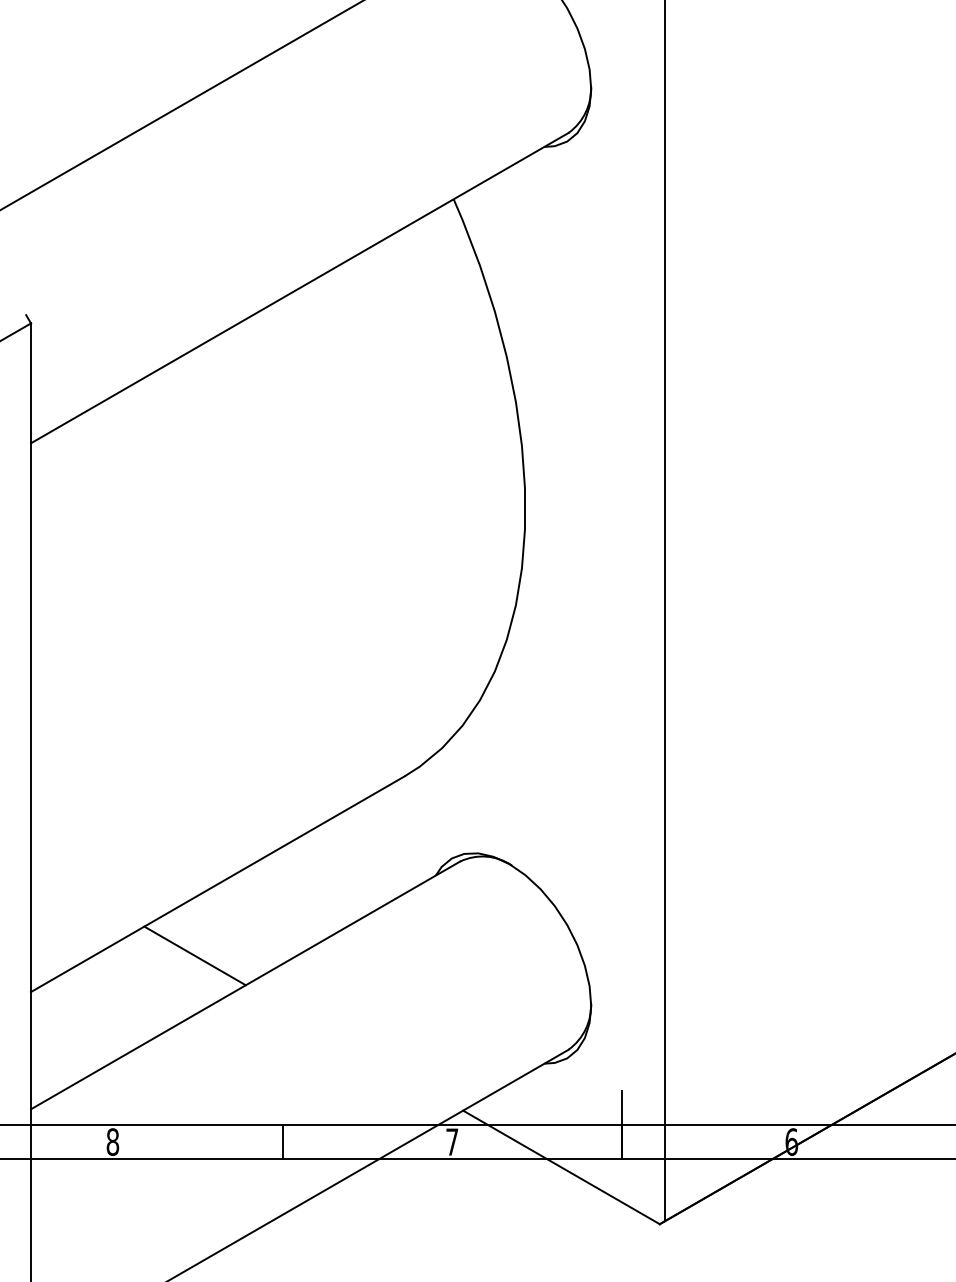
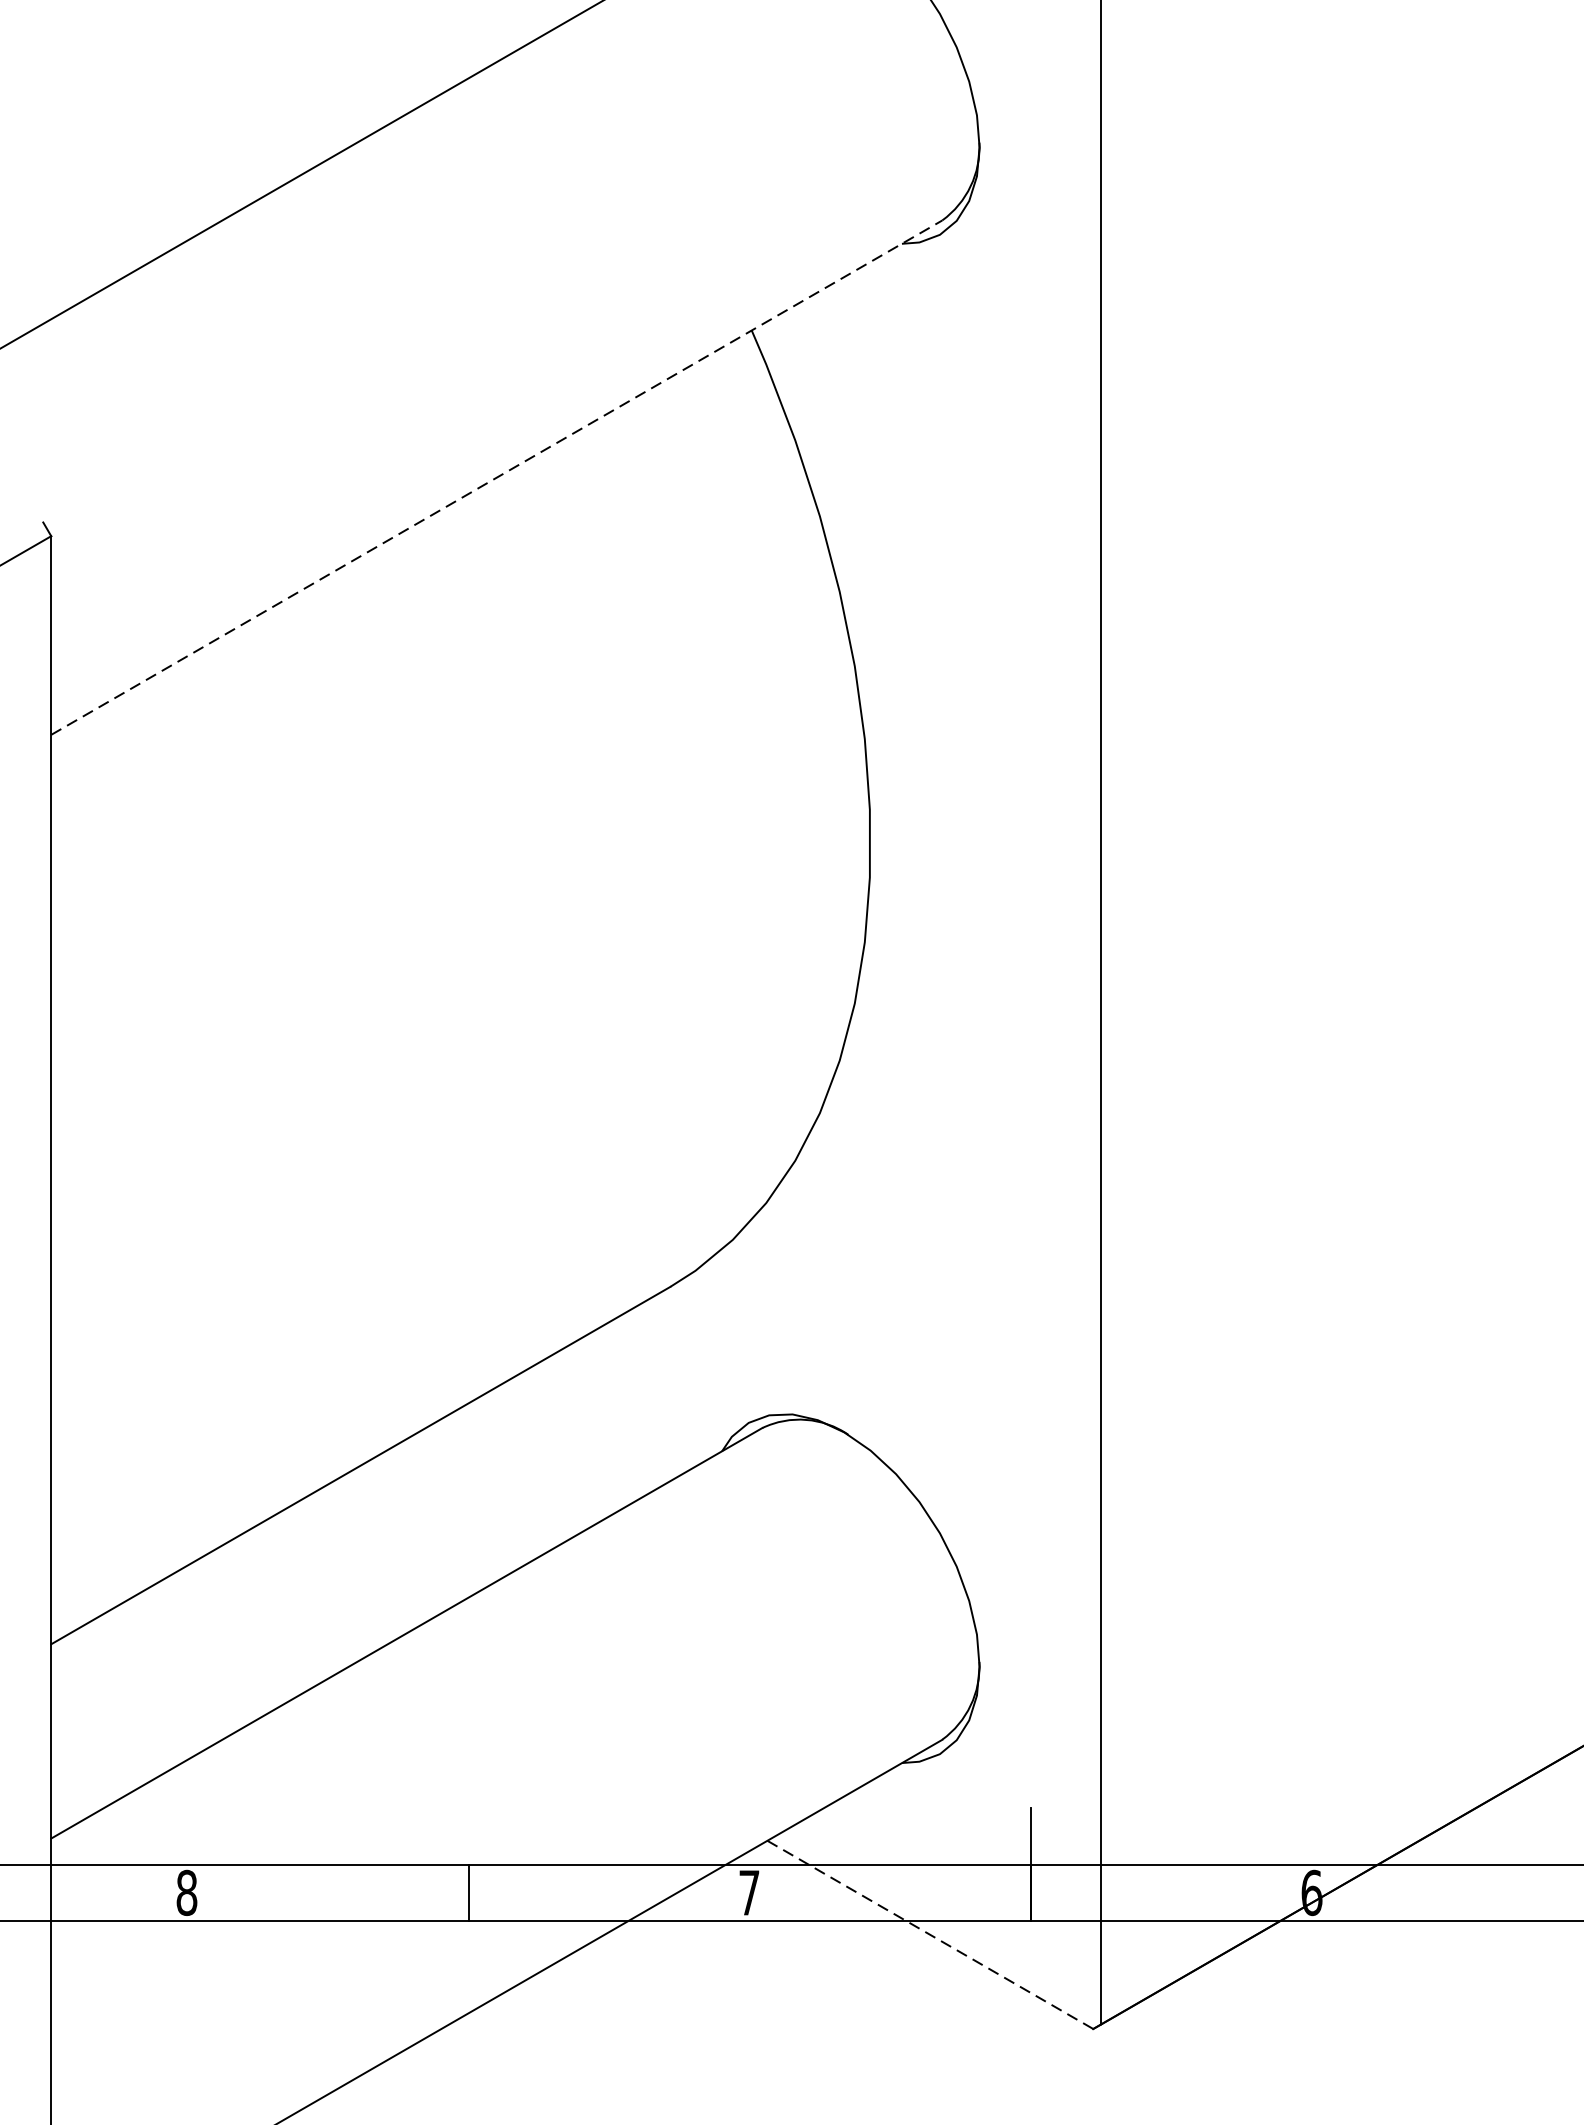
line: (300, 287) -> (497, 476), solid -> dashed
line: (194, 955) -> (322, 1583), removed
line: (561, 1167) -> (930, 1935), solid -> dashed

